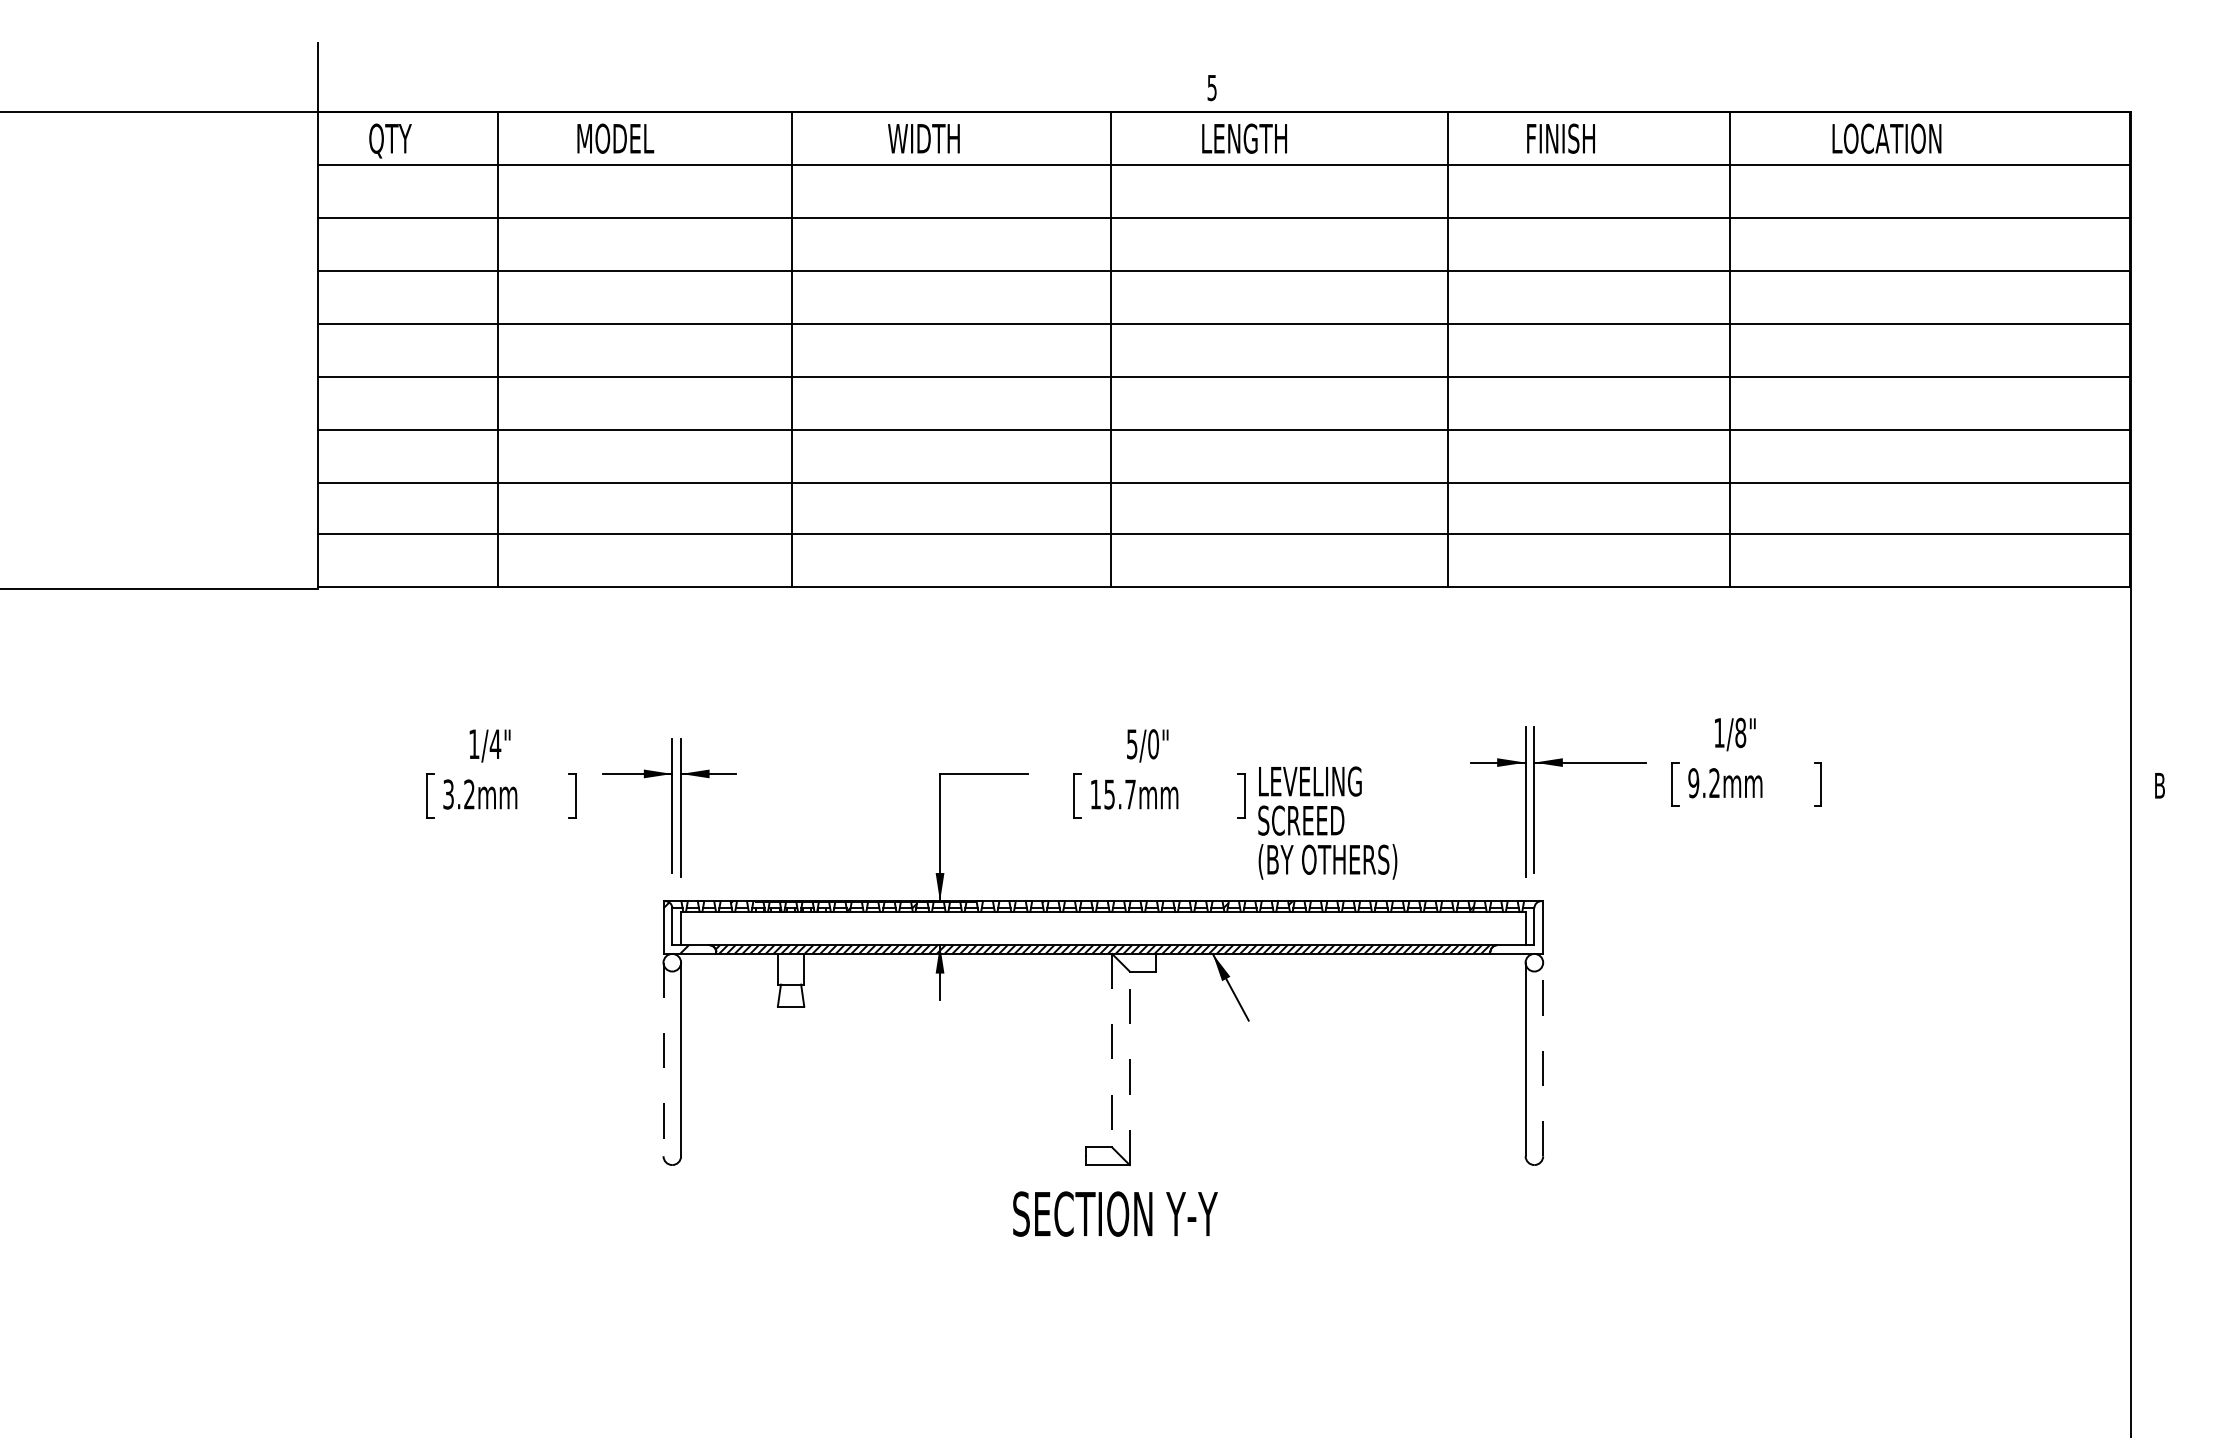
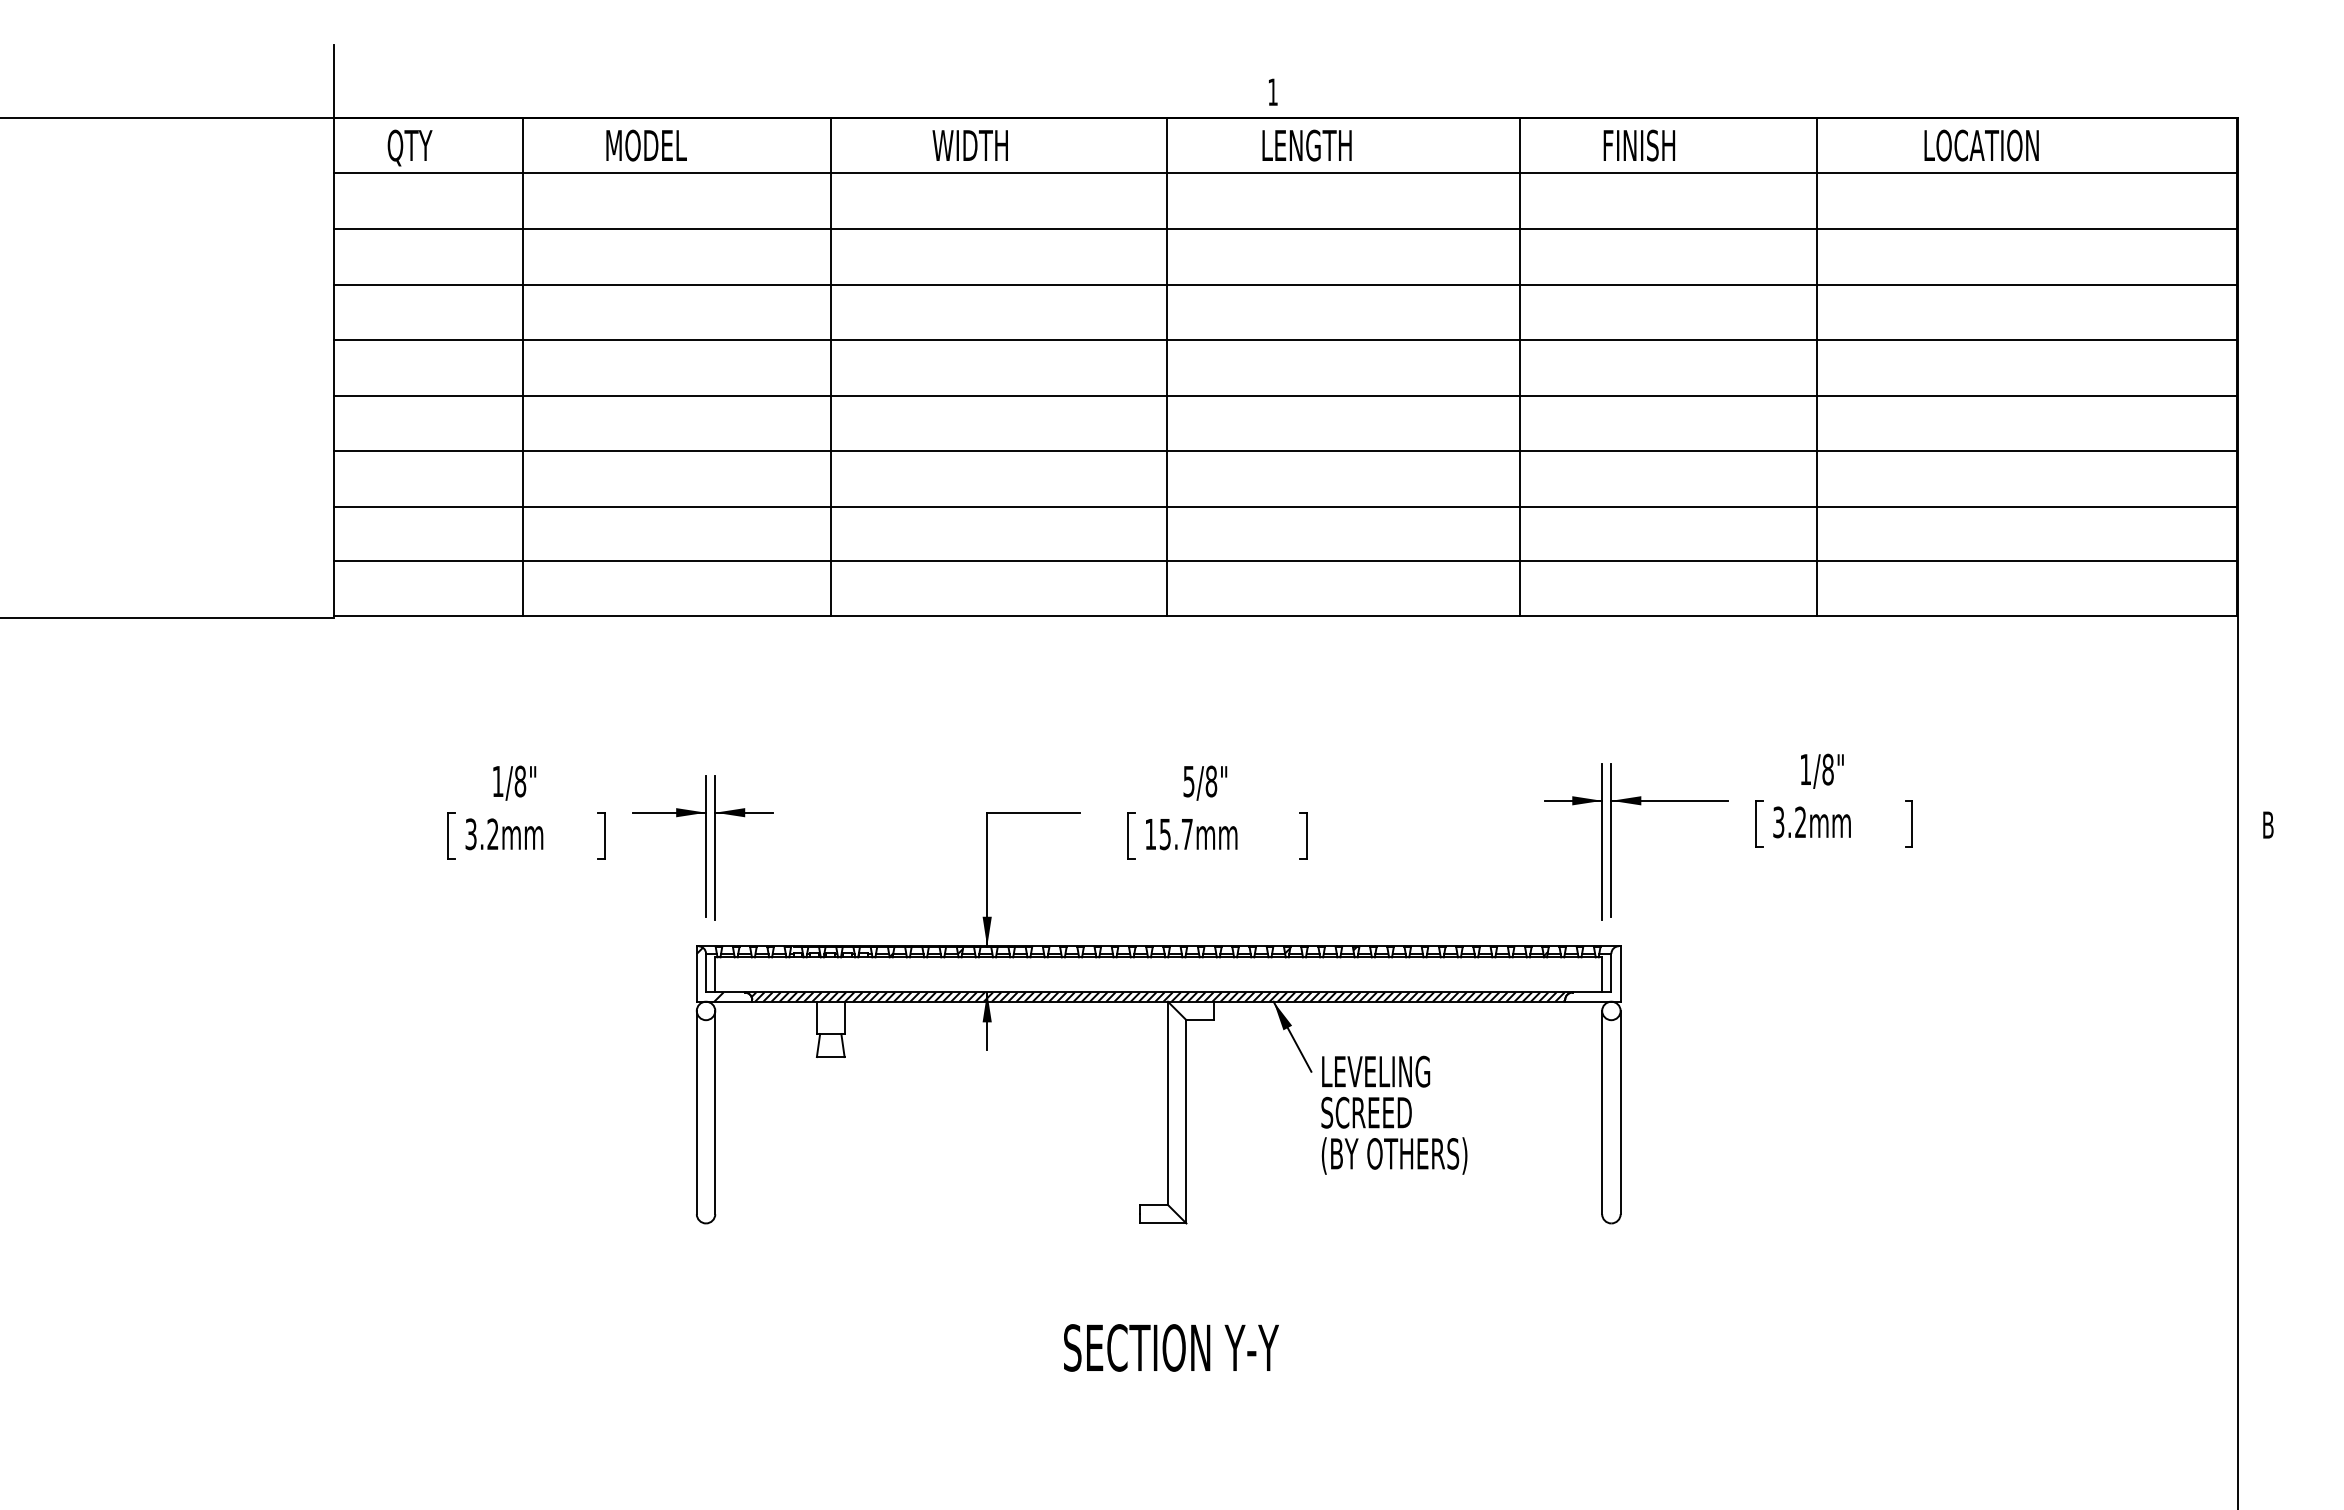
text: (1211, 88) -> (1272, 92), 5 -> 1
text: (495, 744) -> (520, 781), 1/4" -> 1/8"
text: (1153, 744) -> (1211, 781), 5/0" -> 5/8"
text: (1693, 783) -> (1778, 822), 9.2mm -> 3.2mm
text: (1327, 822) -> (1394, 1114), moved
line: (1111, 1050) -> (1167, 1103), dashed -> solid
line: (663, 1059) -> (696, 1112), dashed -> solid
line: (1543, 1059) -> (1620, 1112), dashed -> solid
line: (1129, 1067) -> (1186, 1121), dashed -> solid
text: (1115, 1213) -> (1171, 1347), moved

